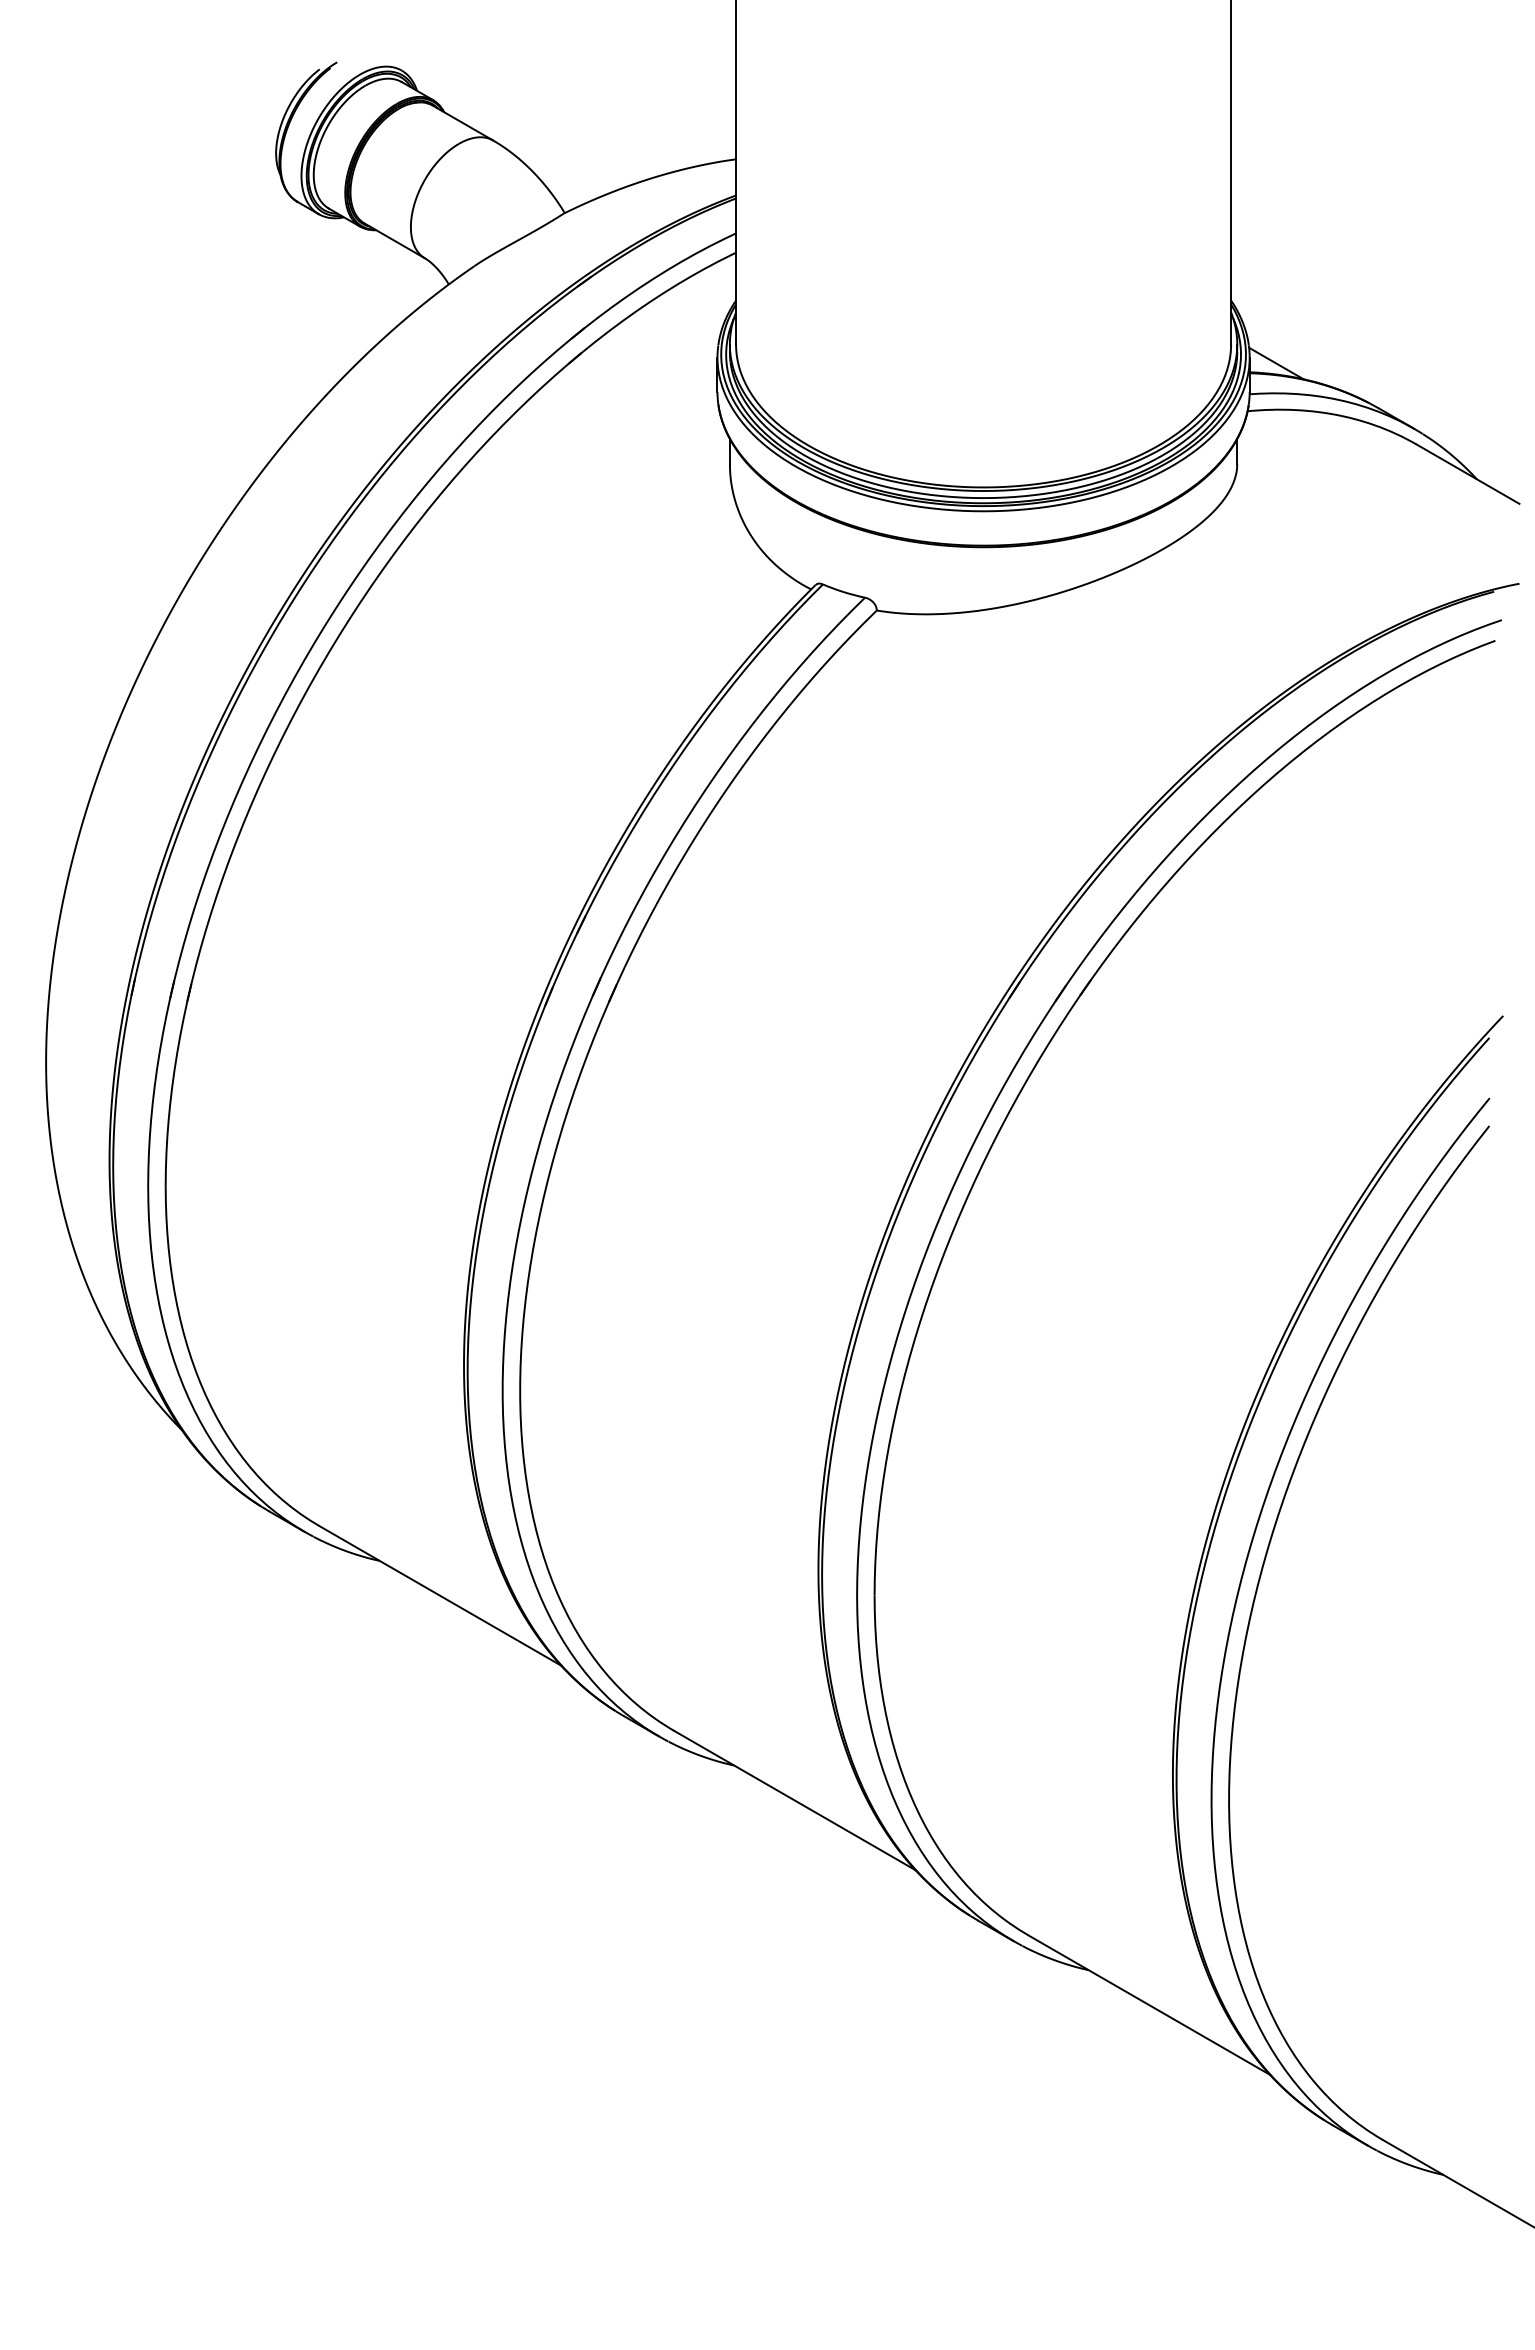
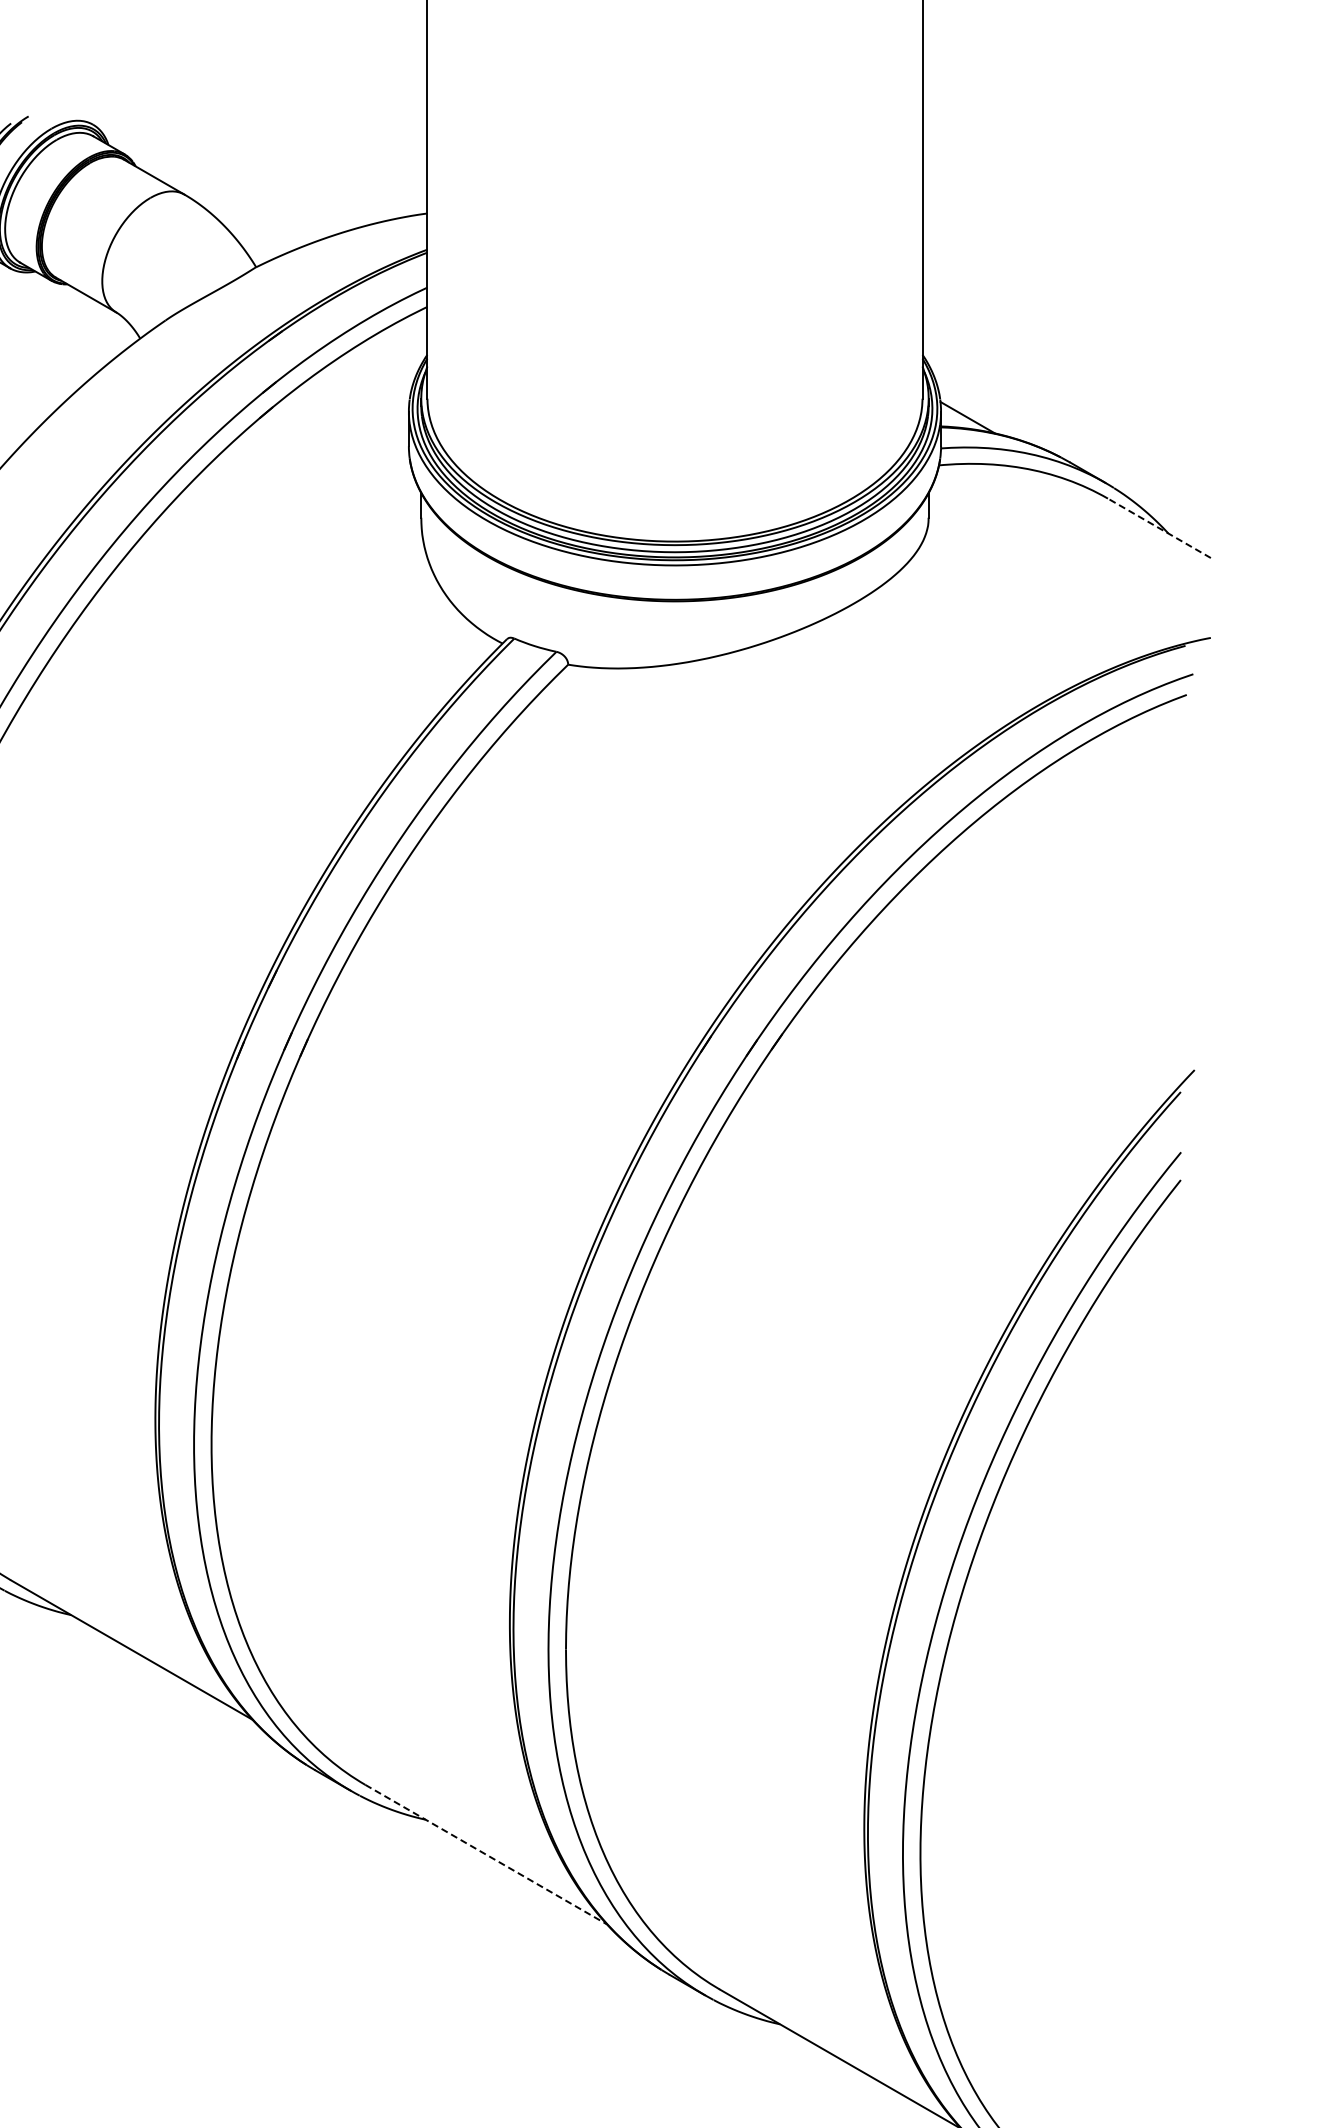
line: (1467, 473) -> (1158, 527), solid -> dashed
line: (795, 1800) -> (486, 1854), solid -> dashed

